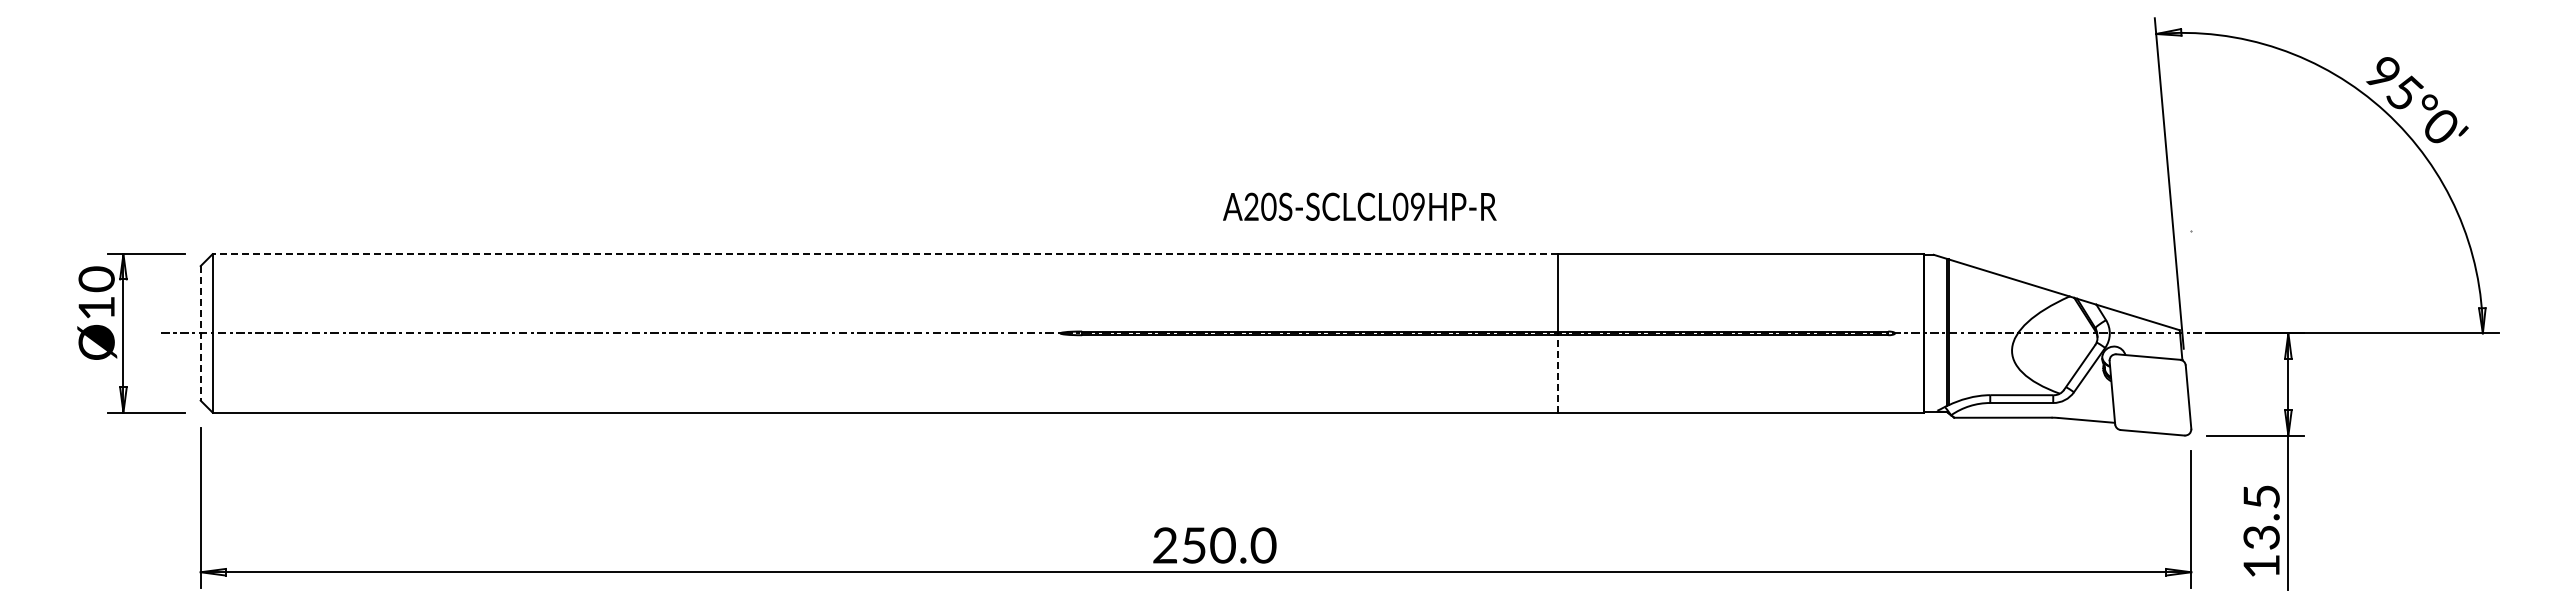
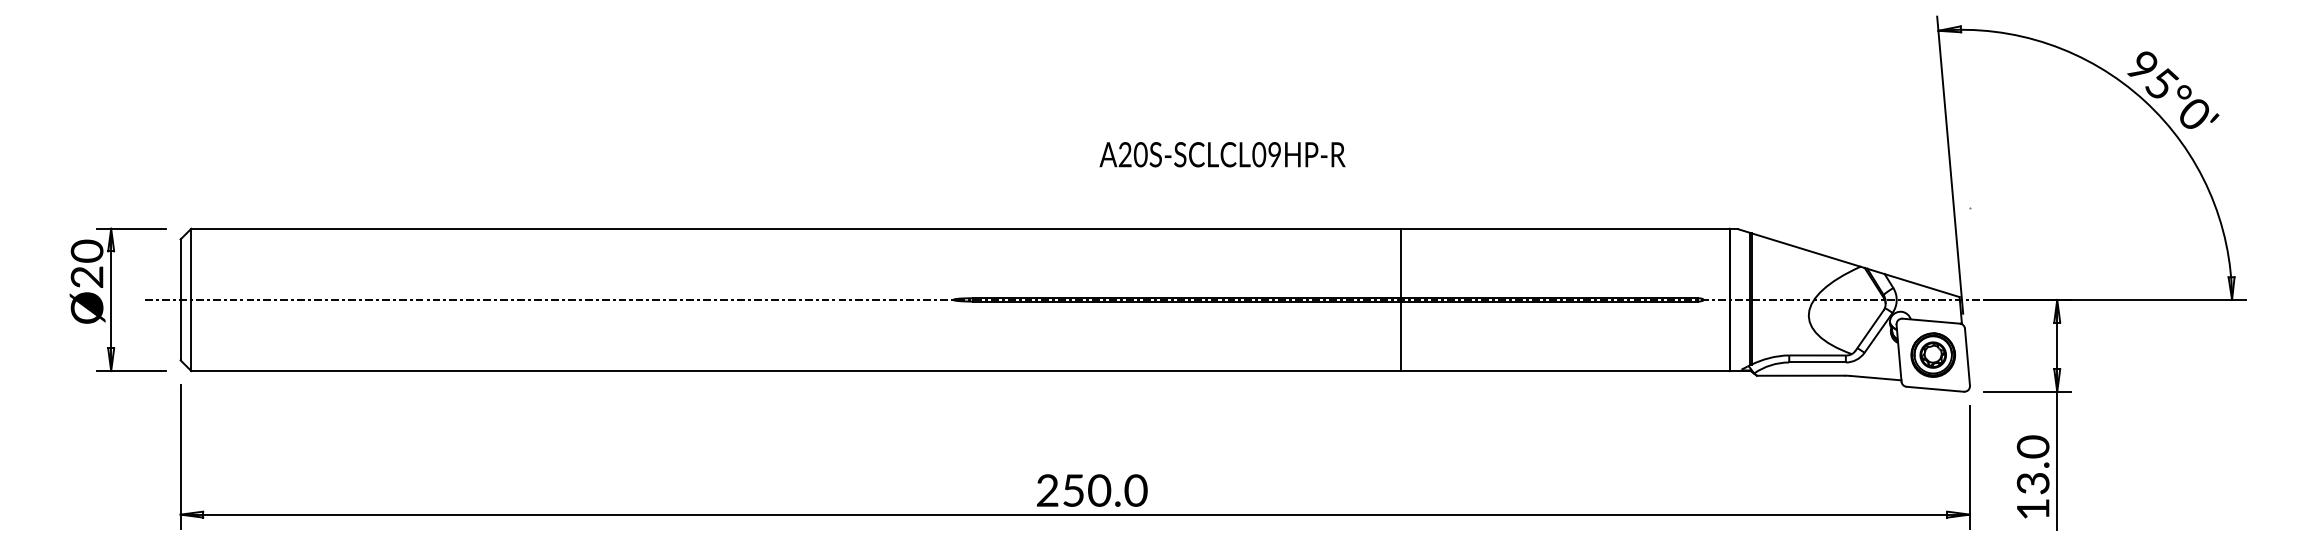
text: (1359, 206) -> (1222, 154), moved
line: (885, 254) -> (796, 229), dashed -> solid
text: (96, 308) -> (86, 277), Ø10 -> Ø20
line: (200, 333) -> (180, 300), dashed -> solid
line: (1558, 373) -> (1401, 335), dashed -> solid
part: (2150, 394) -> (1933, 354), added
text: (2261, 496) -> (2033, 446), 13.5 -> 13.0

